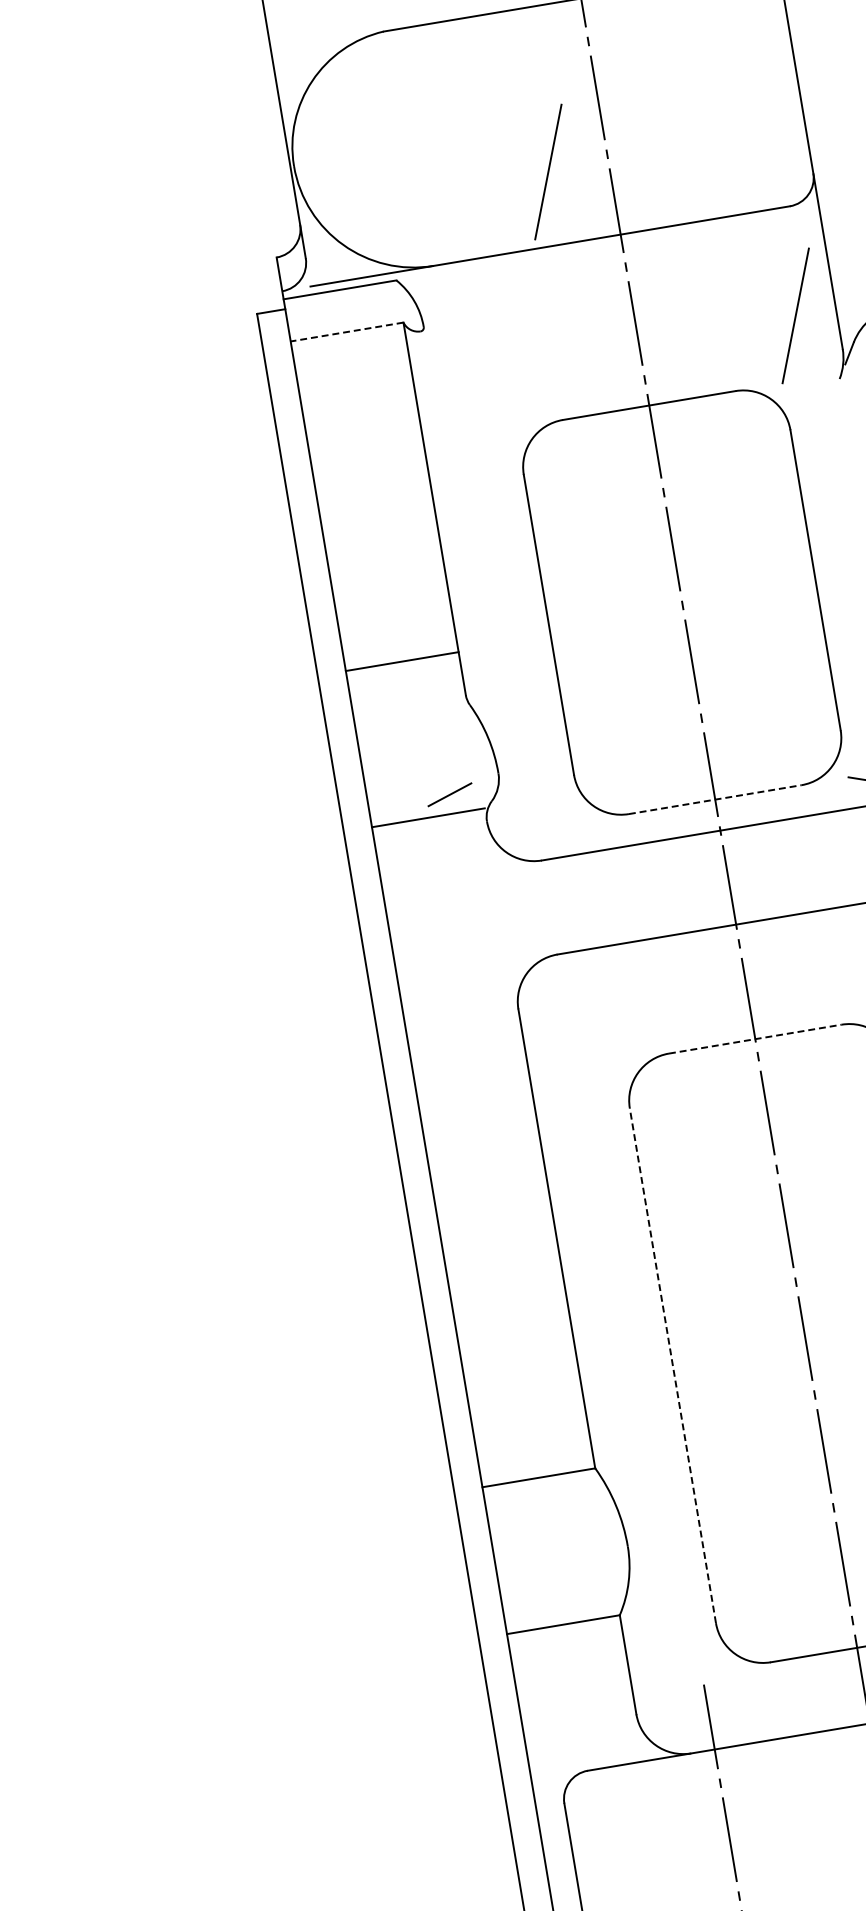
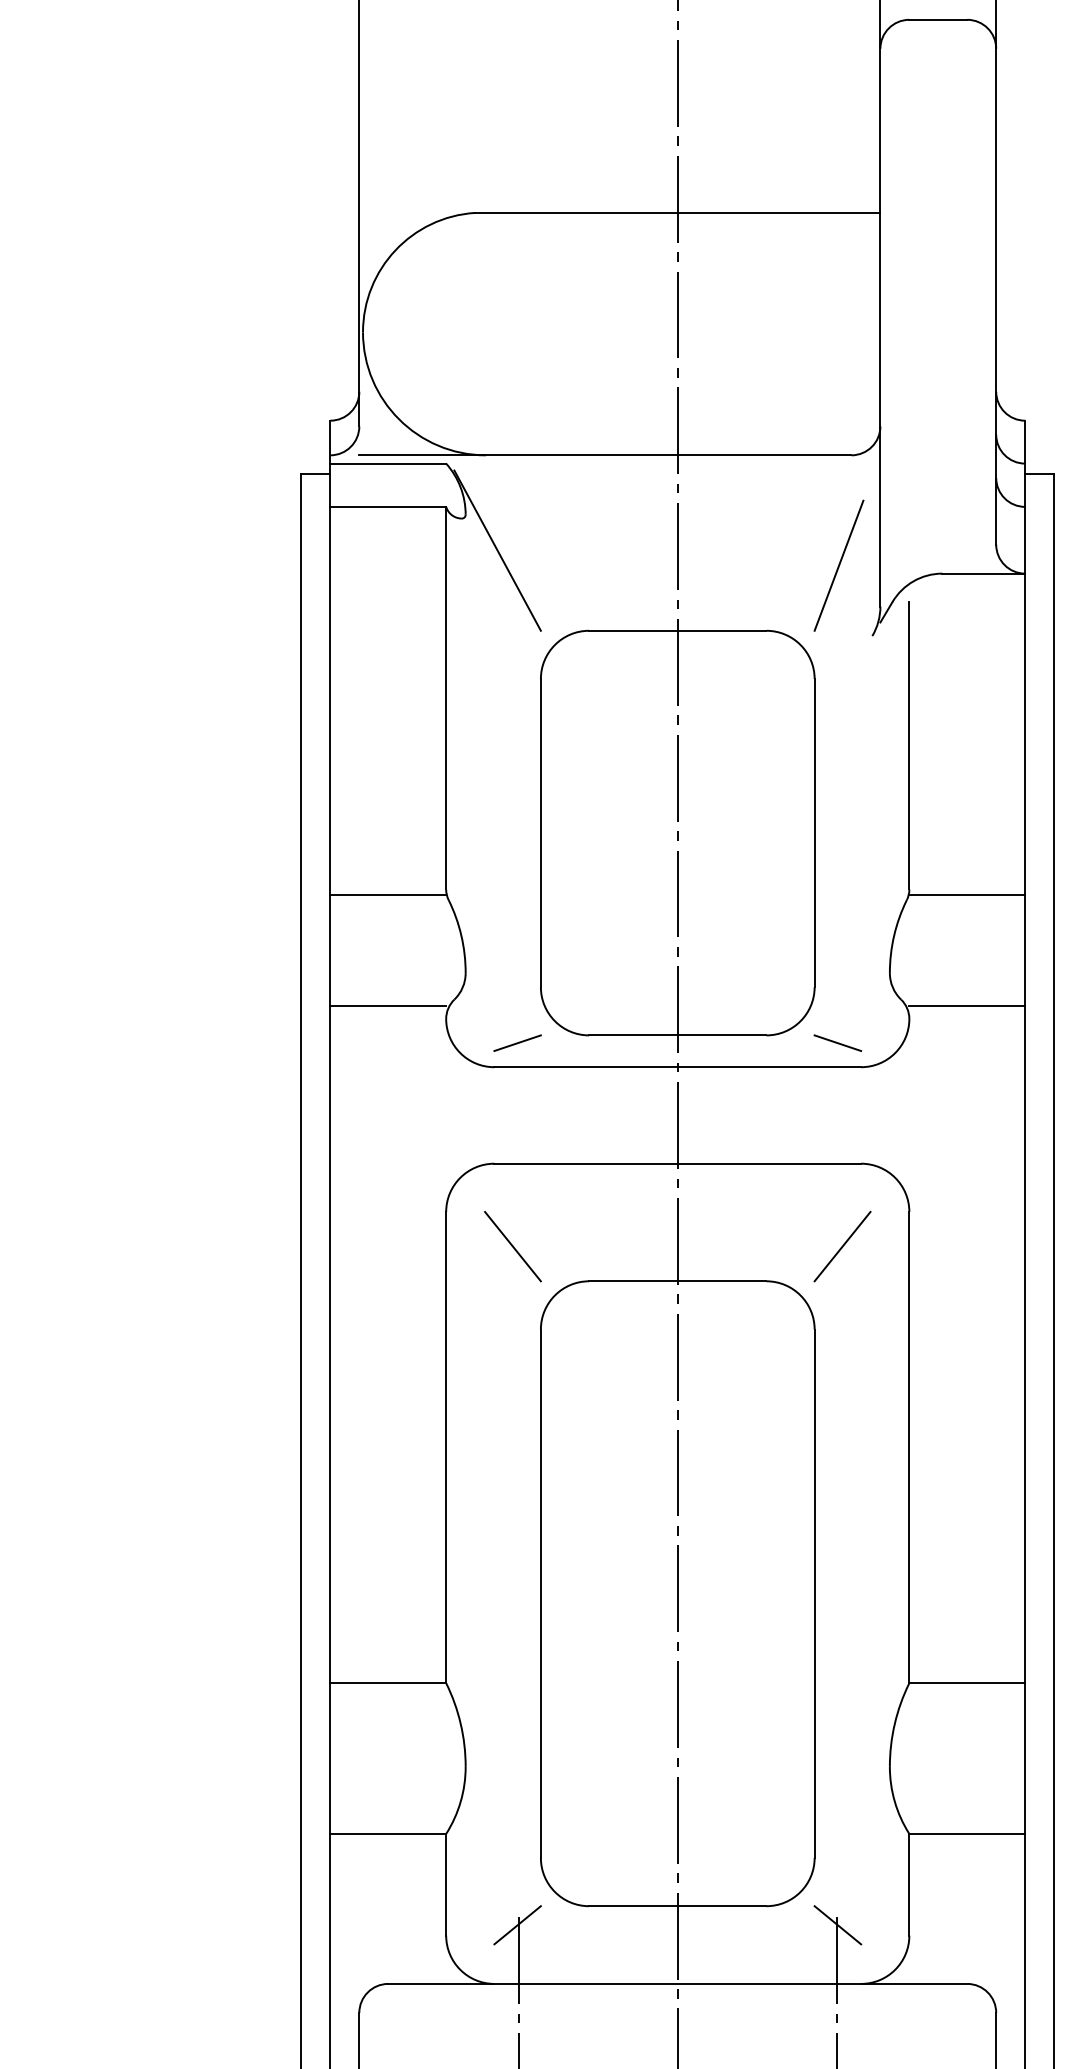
line: (547, 171) -> (615, 380), removed
line: (347, 331) -> (388, 506), dashed -> solid
line: (460, 356) -> (497, 550), added
line: (402, 661) -> (388, 895), moved
line: (449, 794) -> (517, 1042), moved
line: (714, 799) -> (677, 1035), dashed -> solid
line: (588, 1032) -> (512, 1246), added
line: (755, 1039) -> (677, 1281), dashed -> solid
line: (672, 1365) -> (540, 1593), dashed -> solid
line: (704, 1692) -> (517, 1925), added

